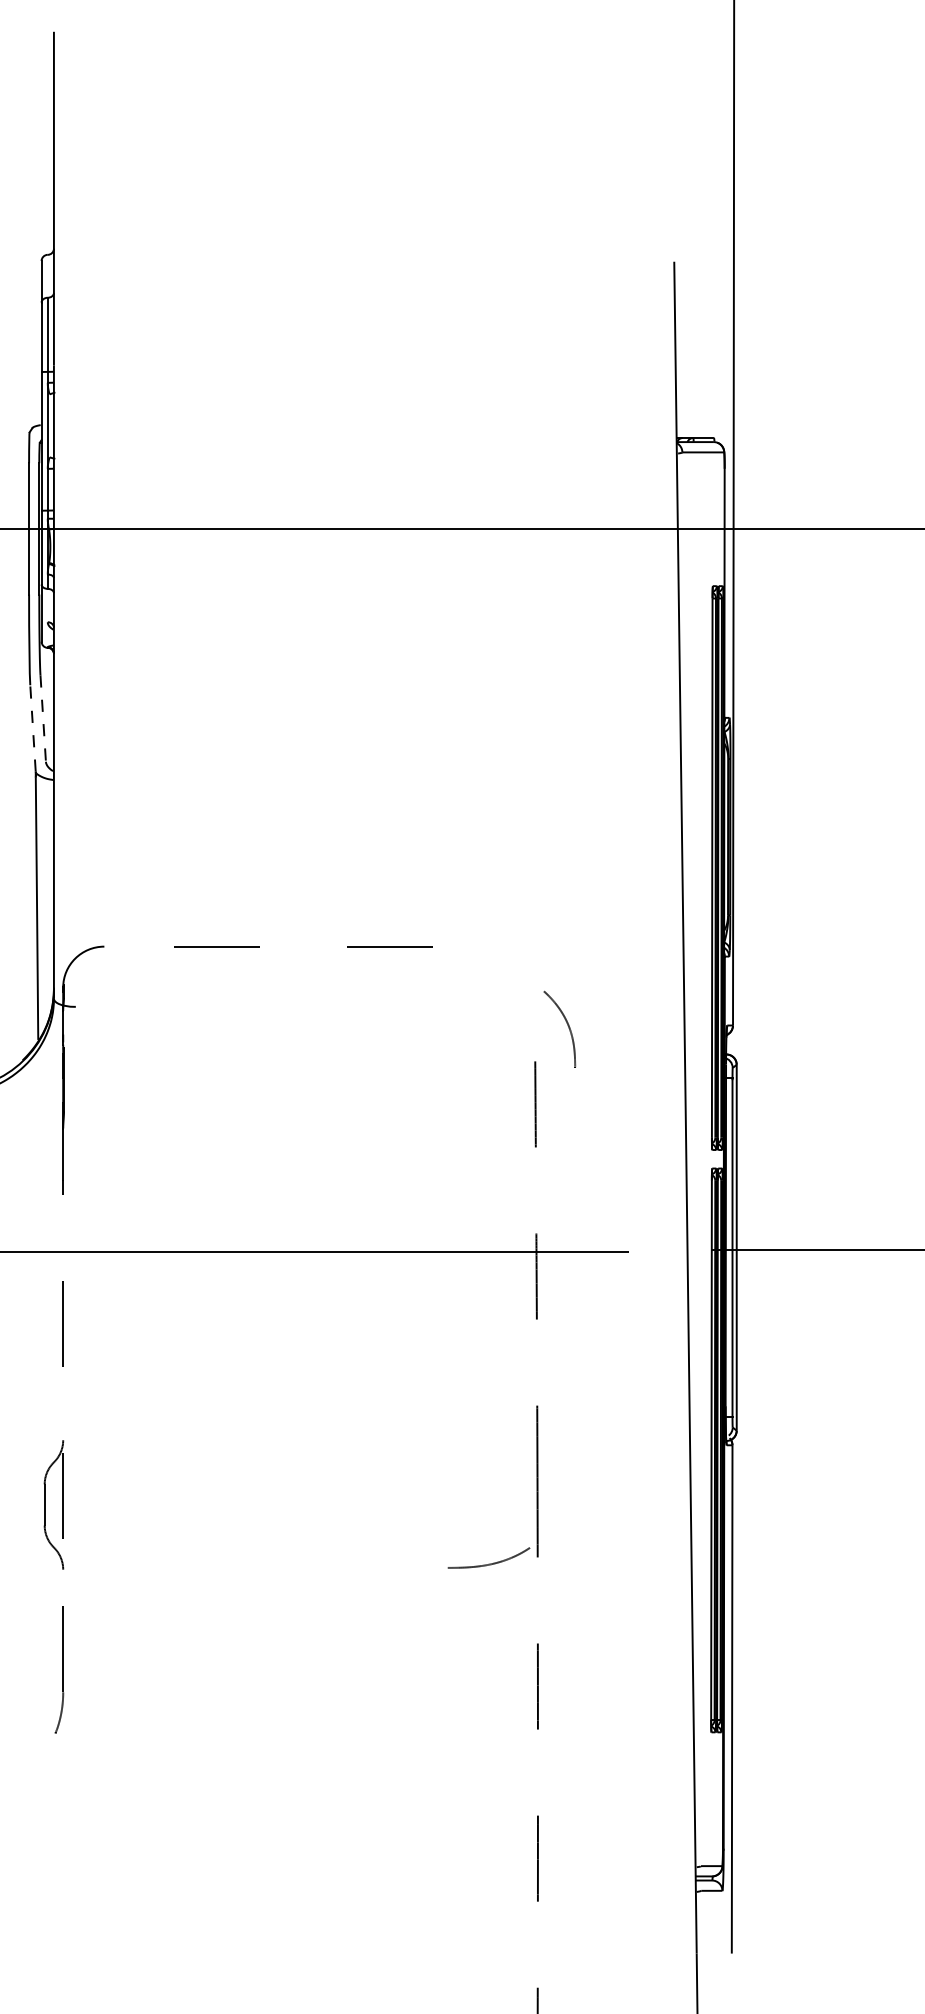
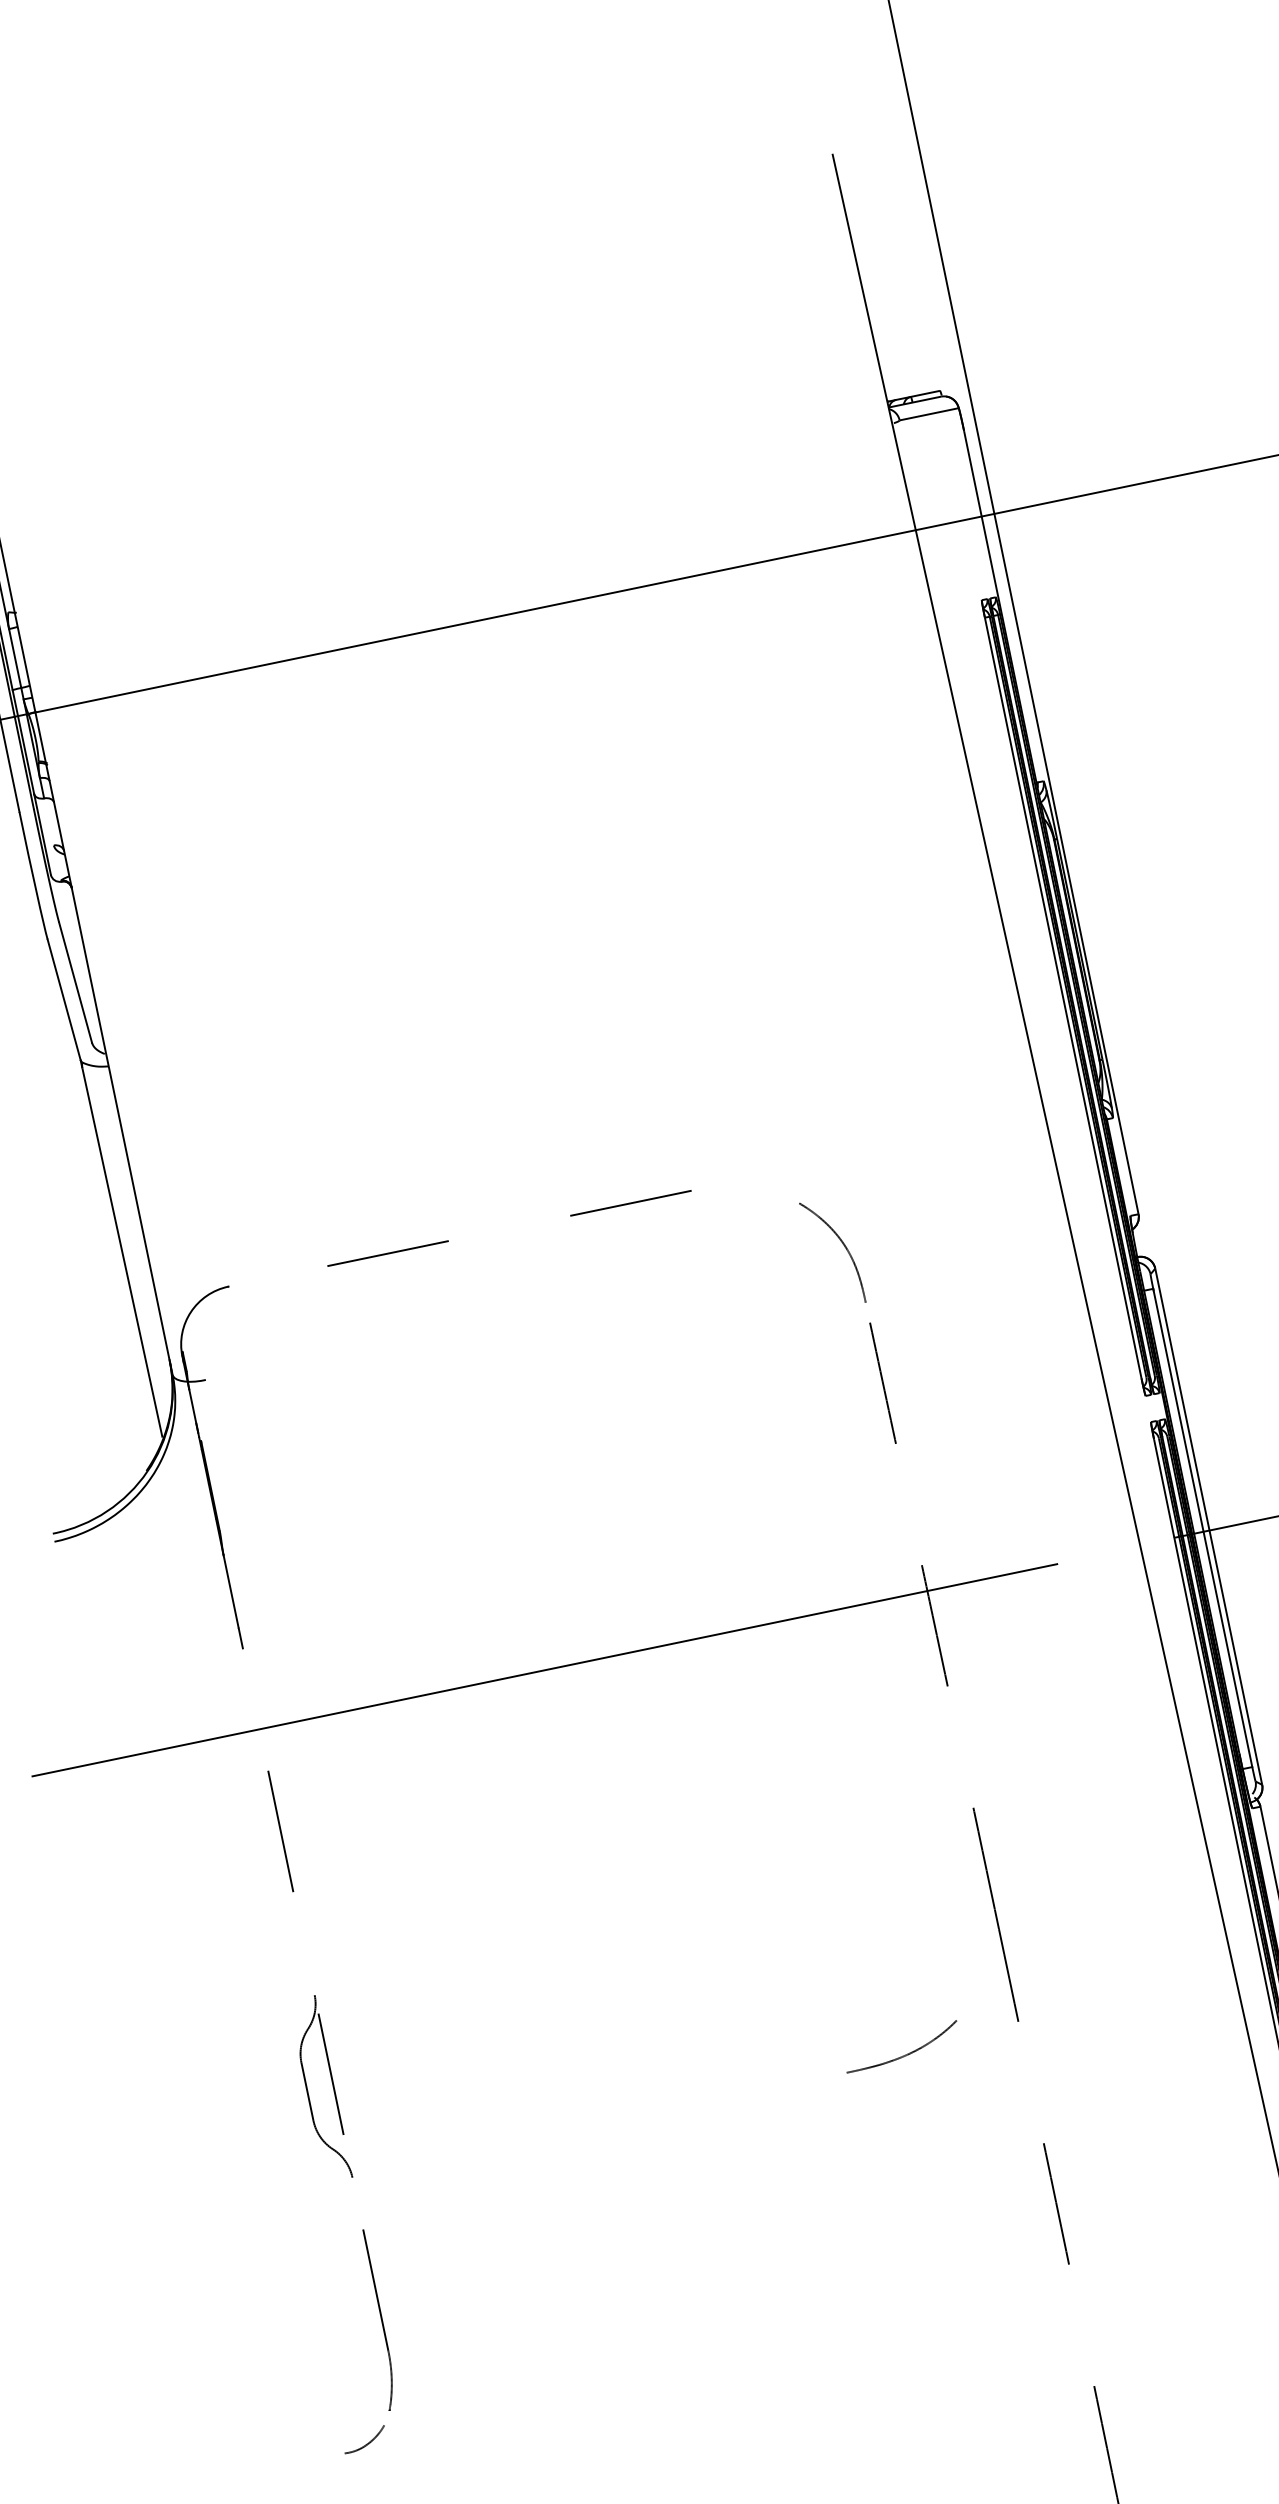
line: (43, 719) -> (76, 983), dashed -> solid
line: (32, 727) -> (63, 998), dashed -> solid
curve: (567, 1025) -> (842, 1244), moved
curve: (488, 1563) -> (902, 2054), moved
curve: (36, 1751) -> (367, 2442), added

